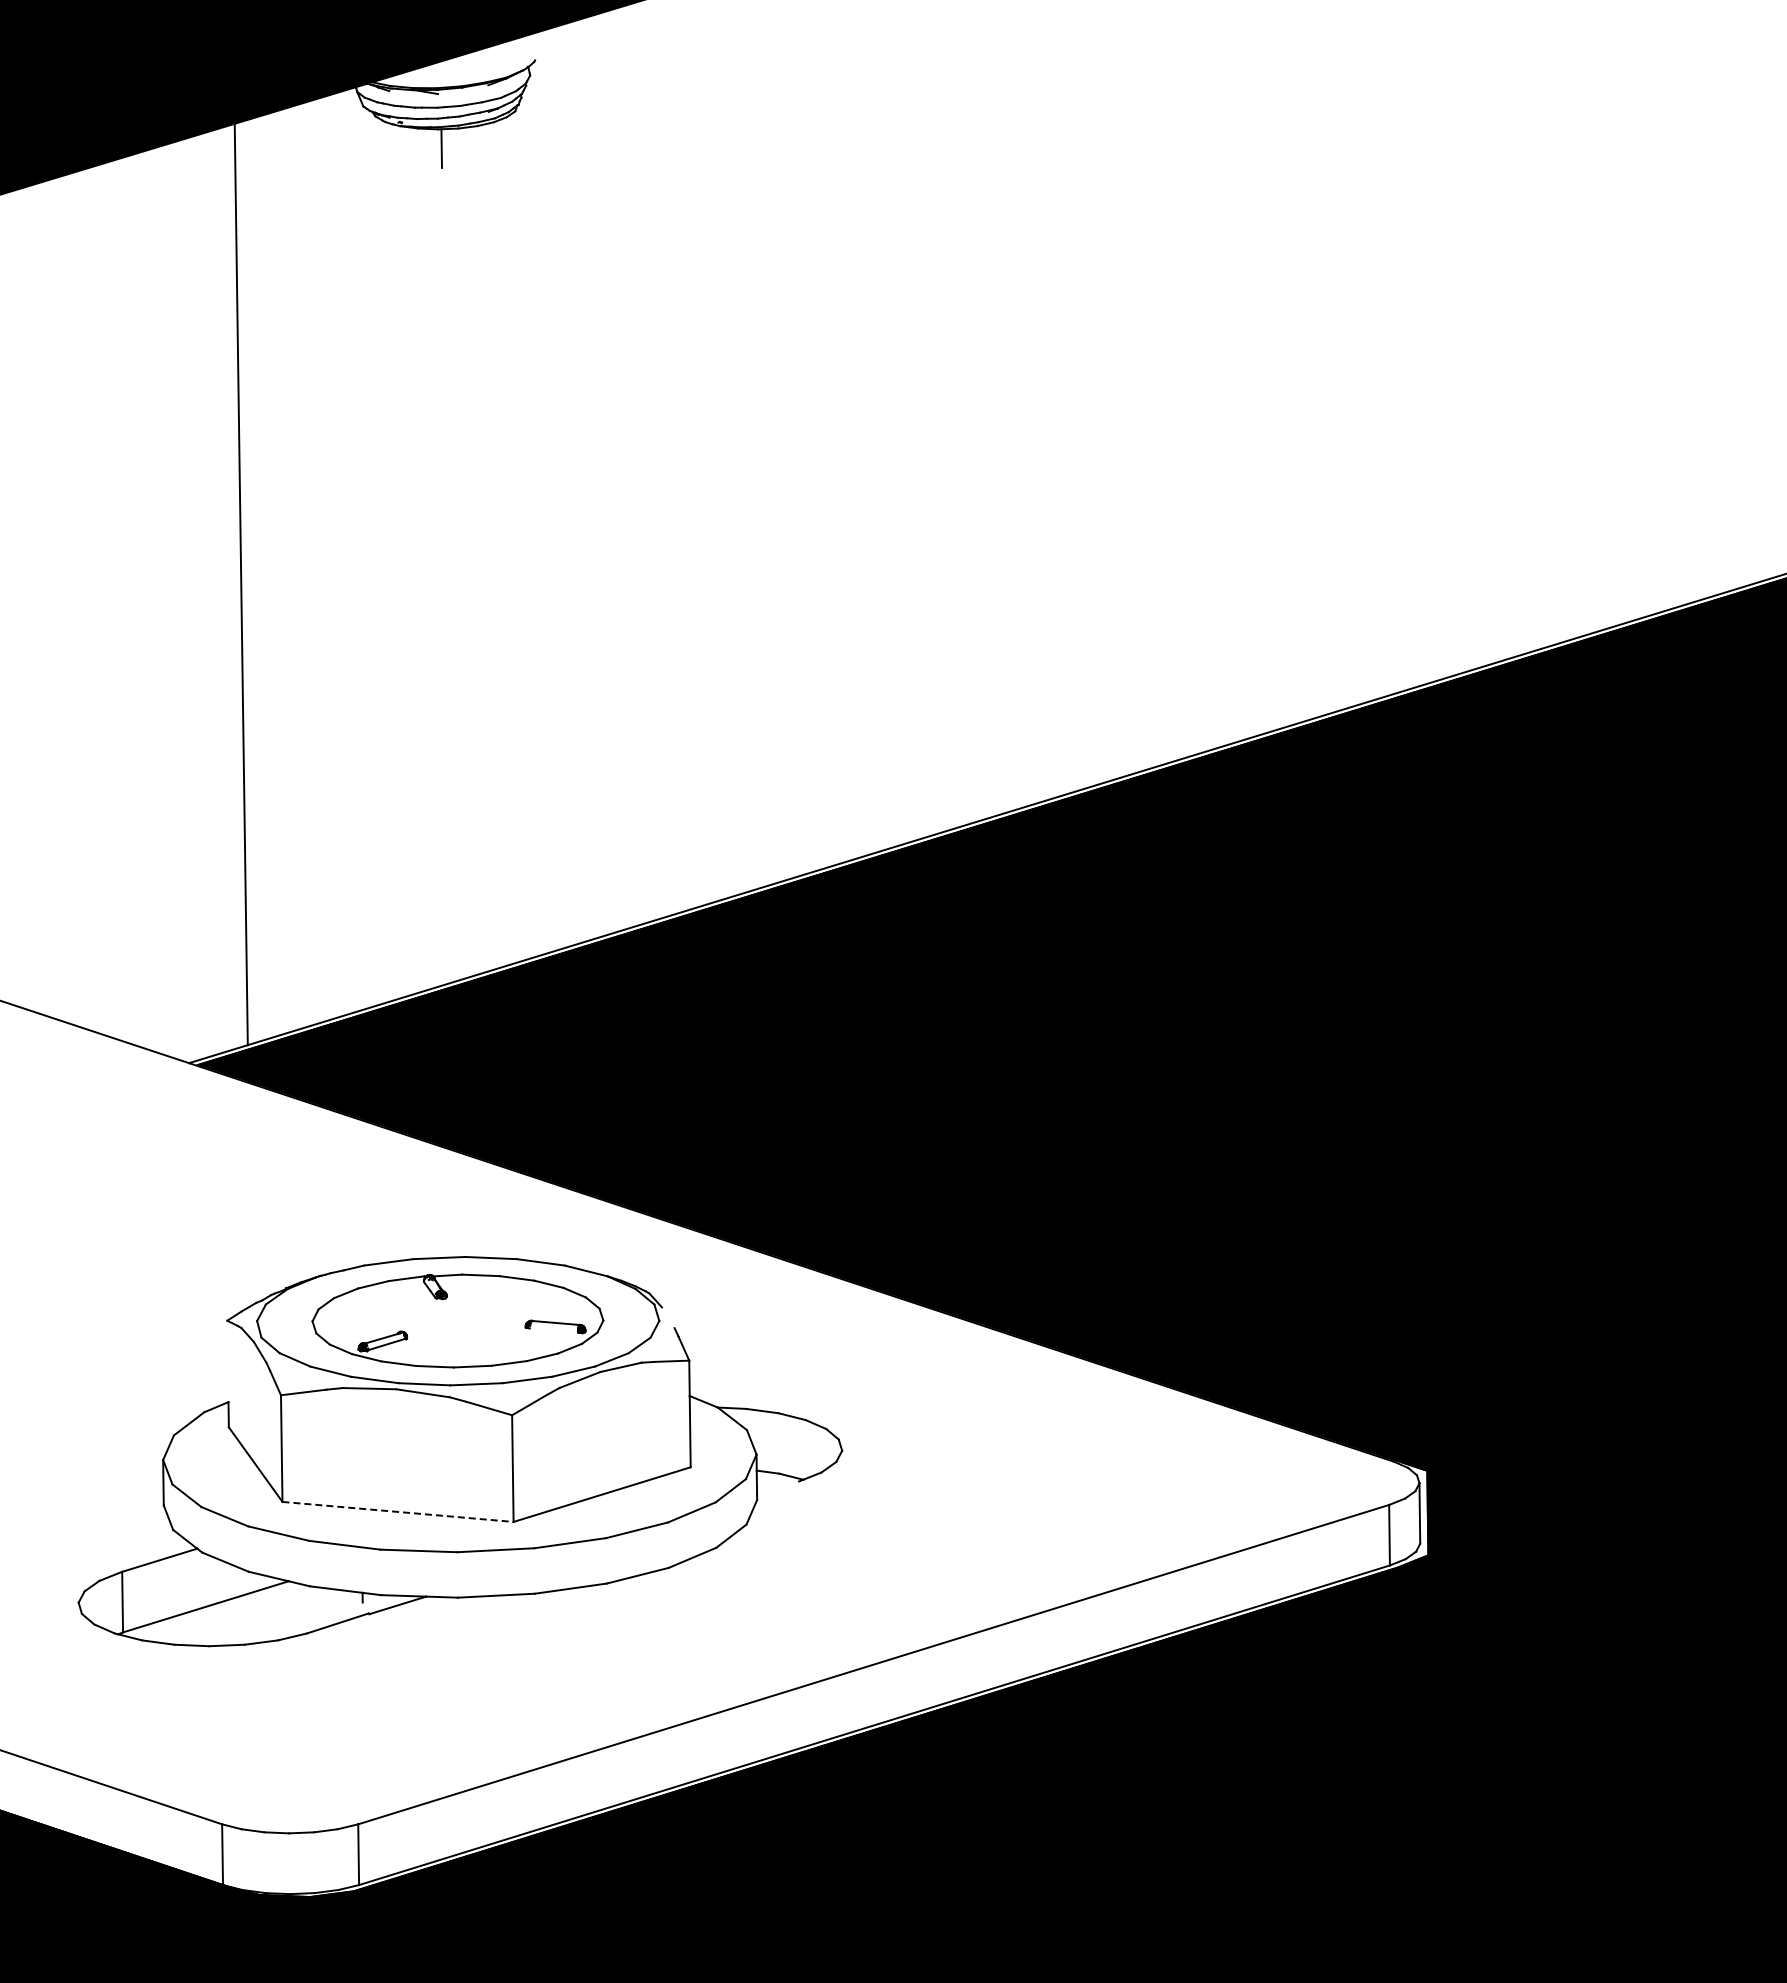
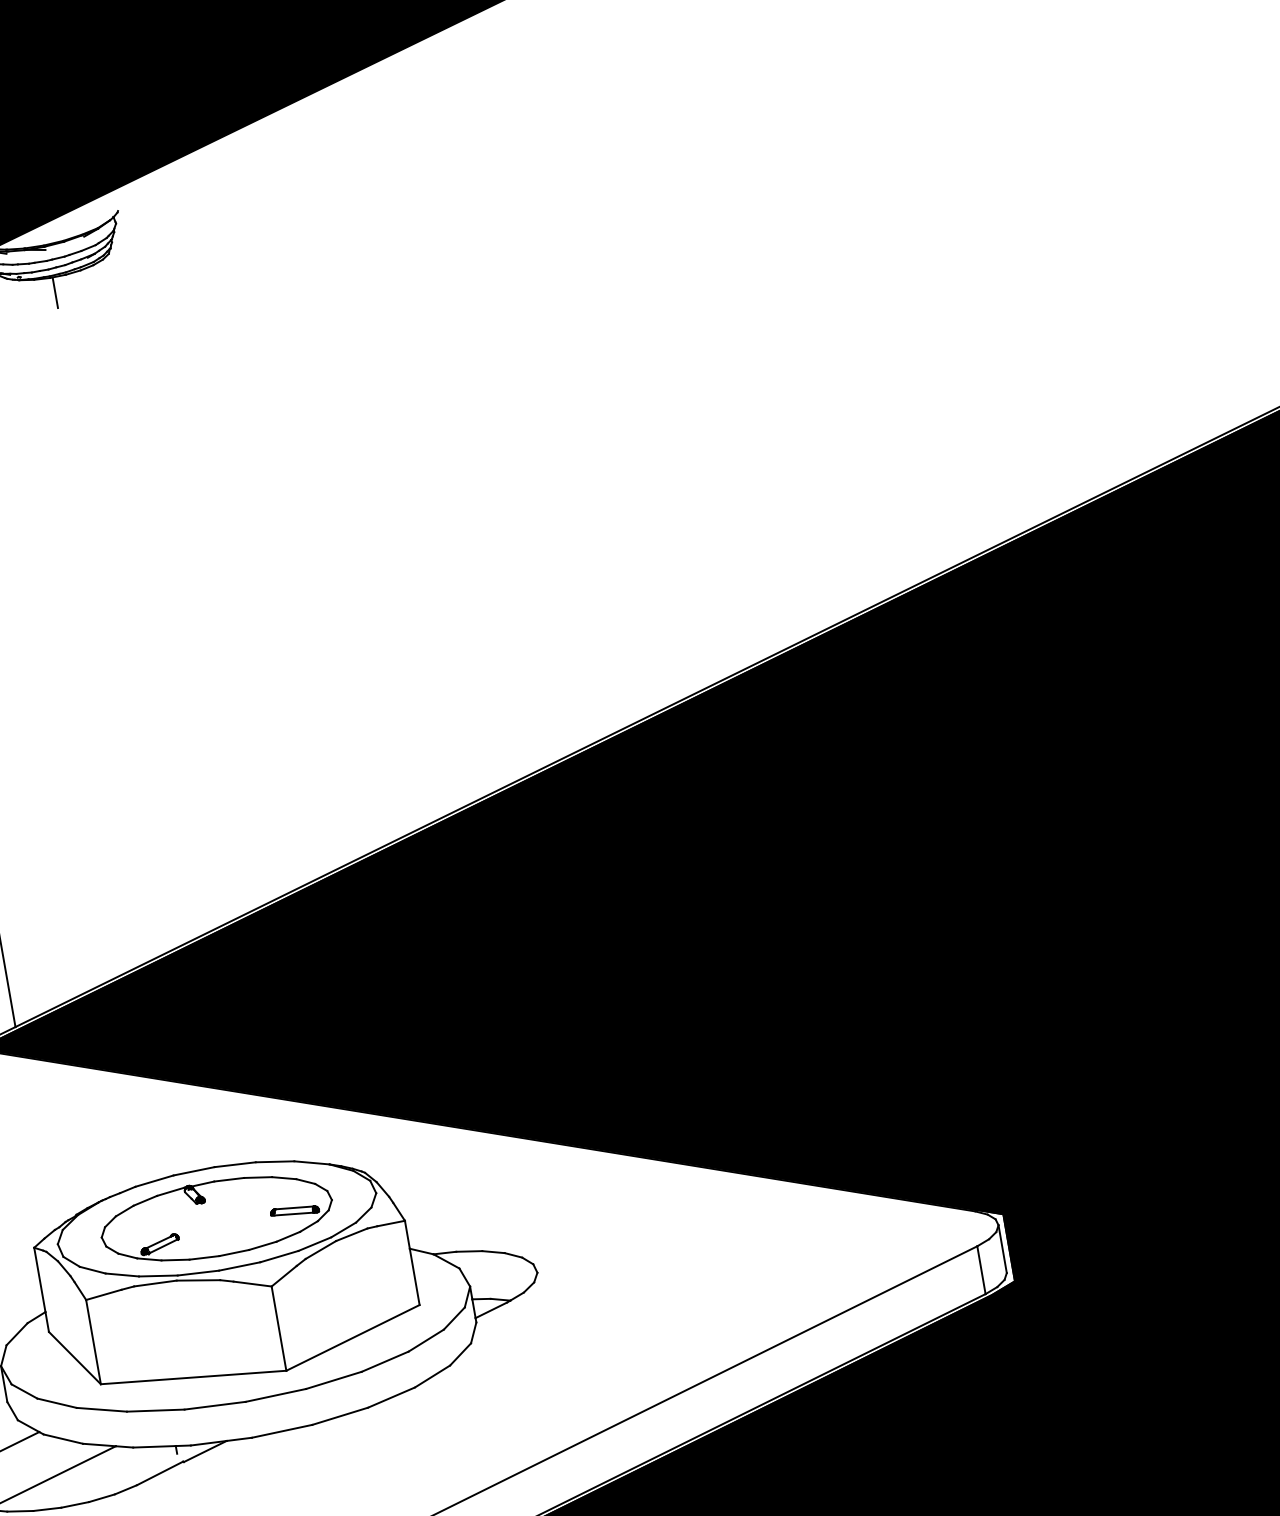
line: (668, 1317) -> (383, 1189), added
line: (553, 1330) -> (293, 1214), added
line: (227, 1361) -> (39, 1280), added
line: (778, 1487) -> (491, 1309), added
line: (398, 1511) -> (193, 1377), dashed -> solid

